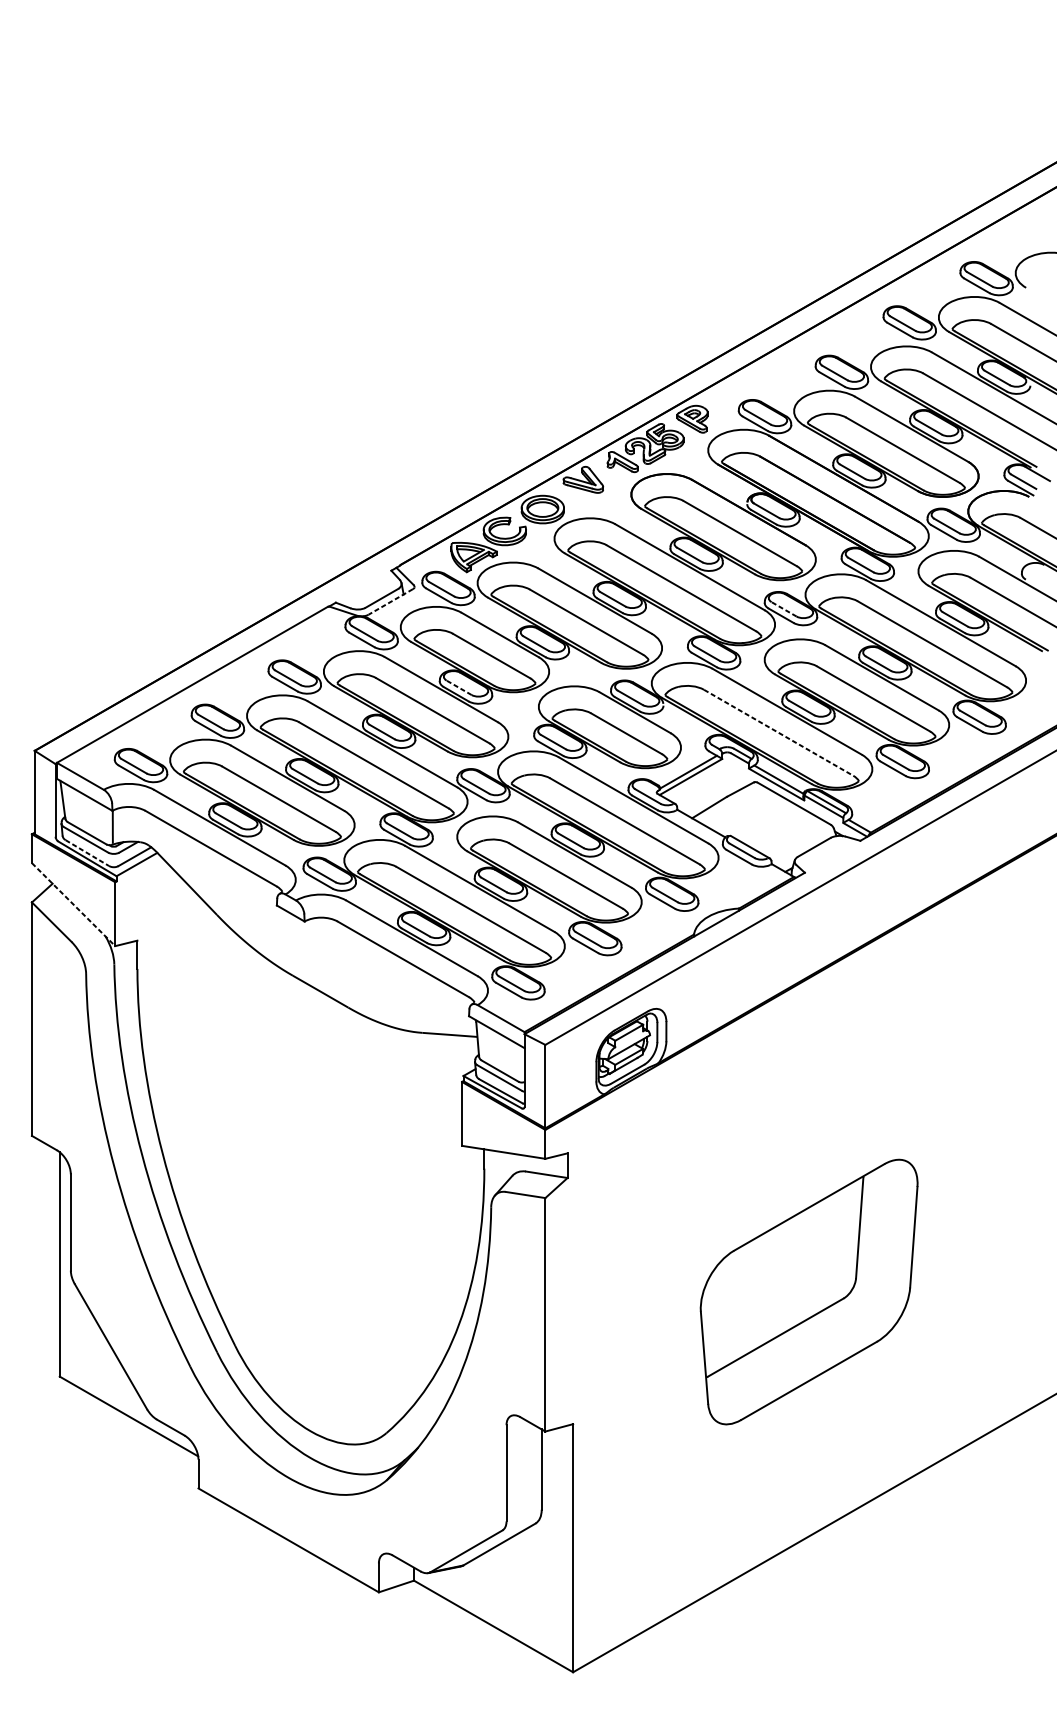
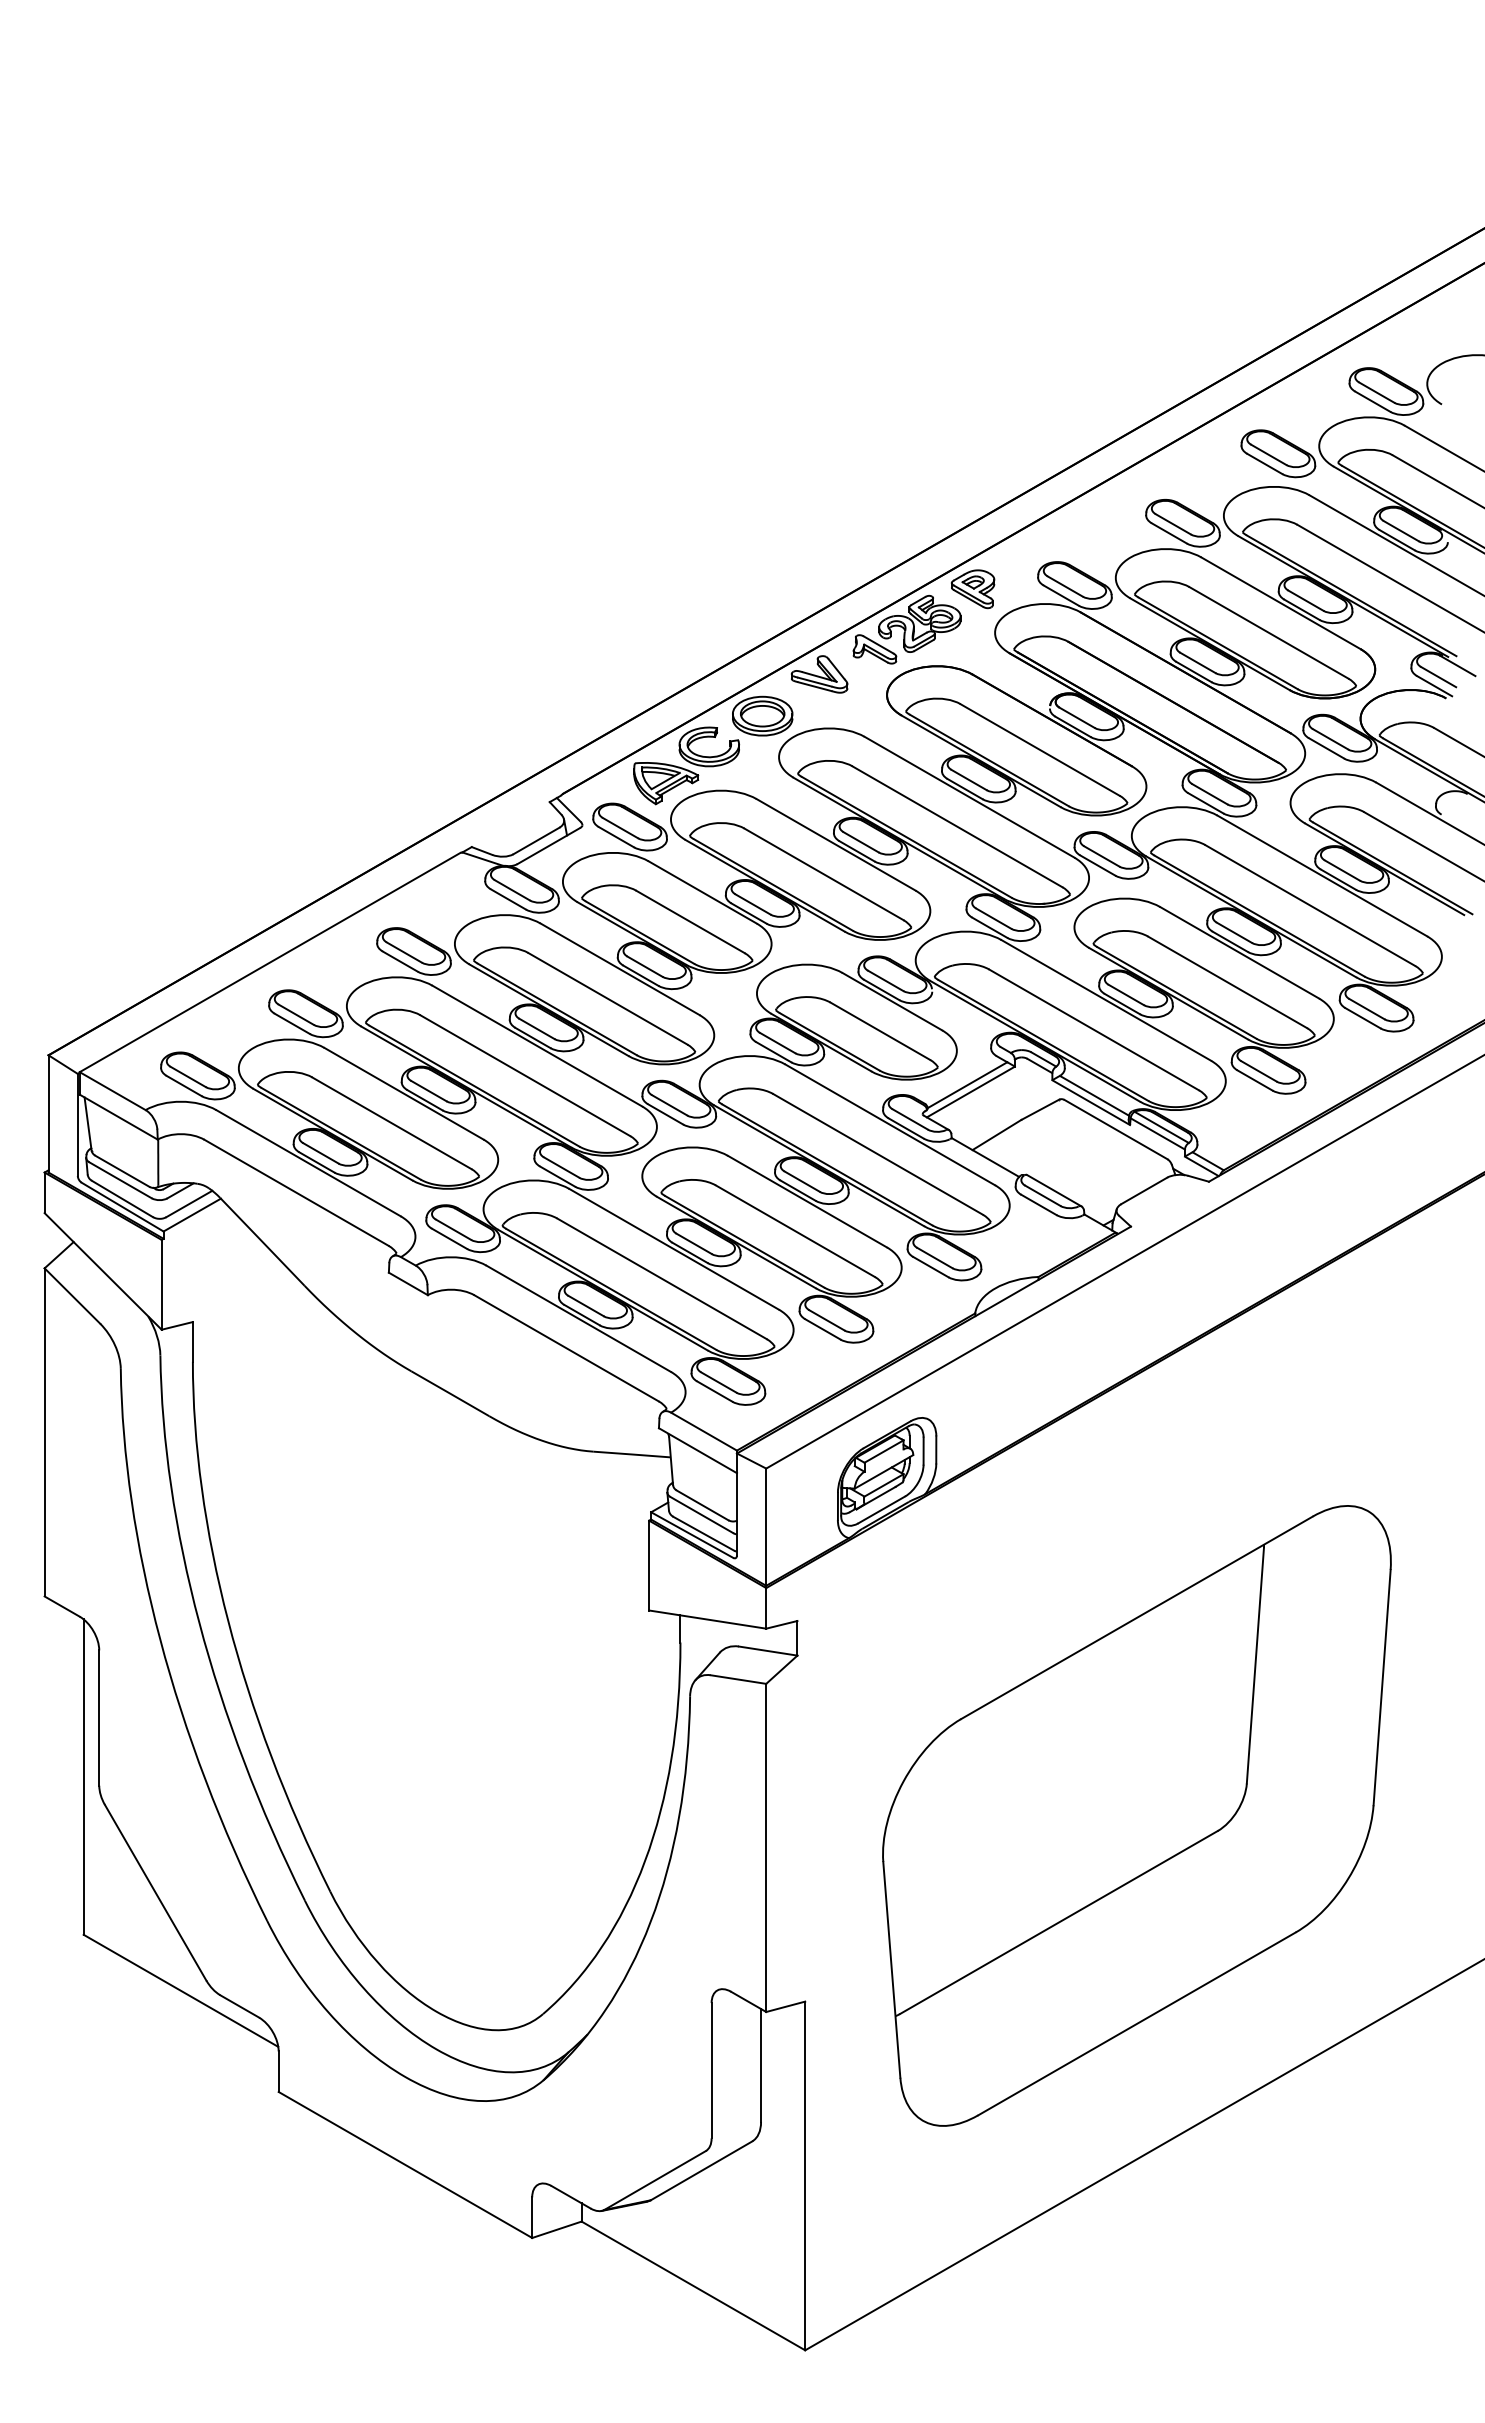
line: (390, 602) -> (548, 846), dashed -> solid
line: (783, 609) -> (1101, 856), dashed -> solid
line: (458, 687) -> (644, 966), dashed -> solid
line: (778, 732) -> (1094, 1029), dashed -> solid
line: (87, 853) -> (122, 1199), dashed -> solid
line: (73, 904) -> (103, 1271), dashed -> solid
part: (808, 1291) -> (1136, 1815), size x1.67

